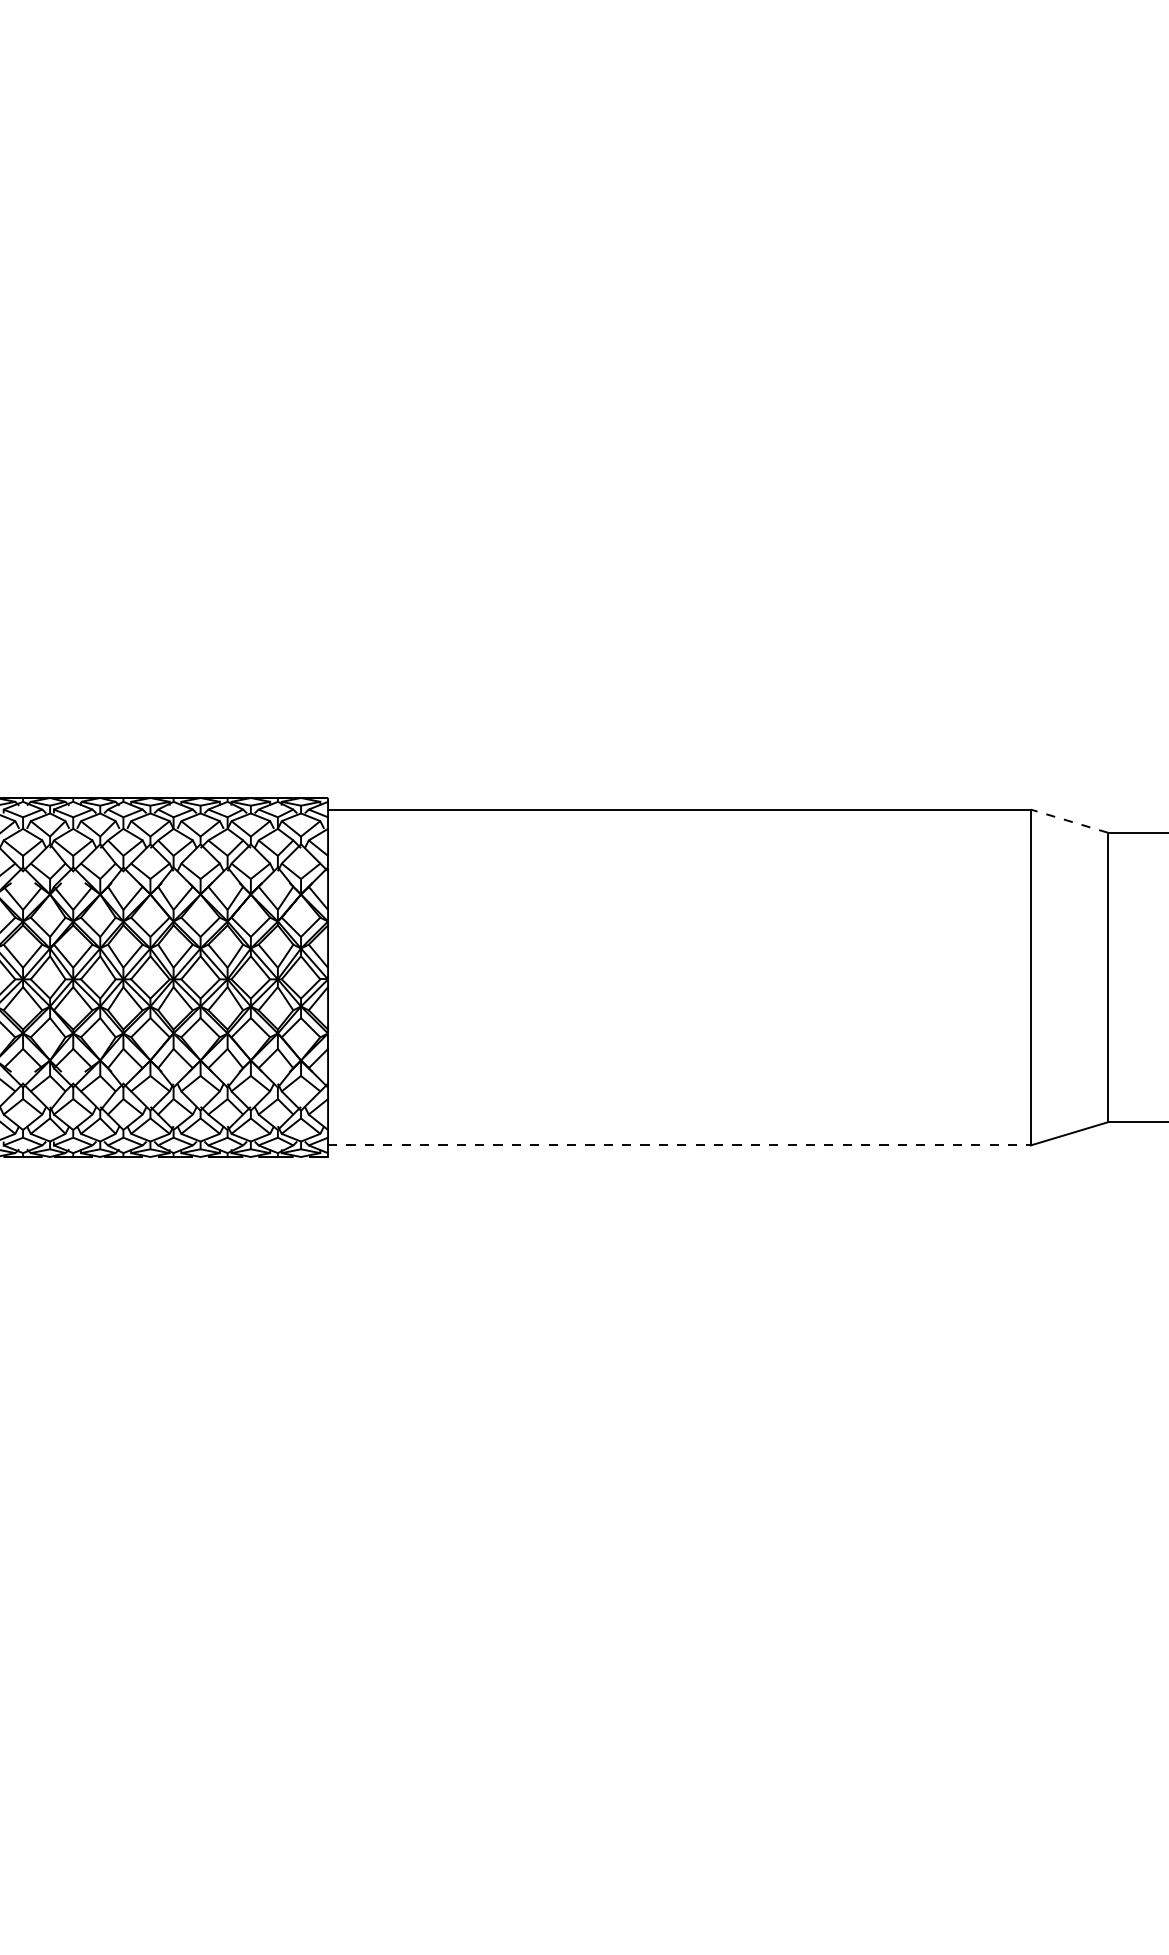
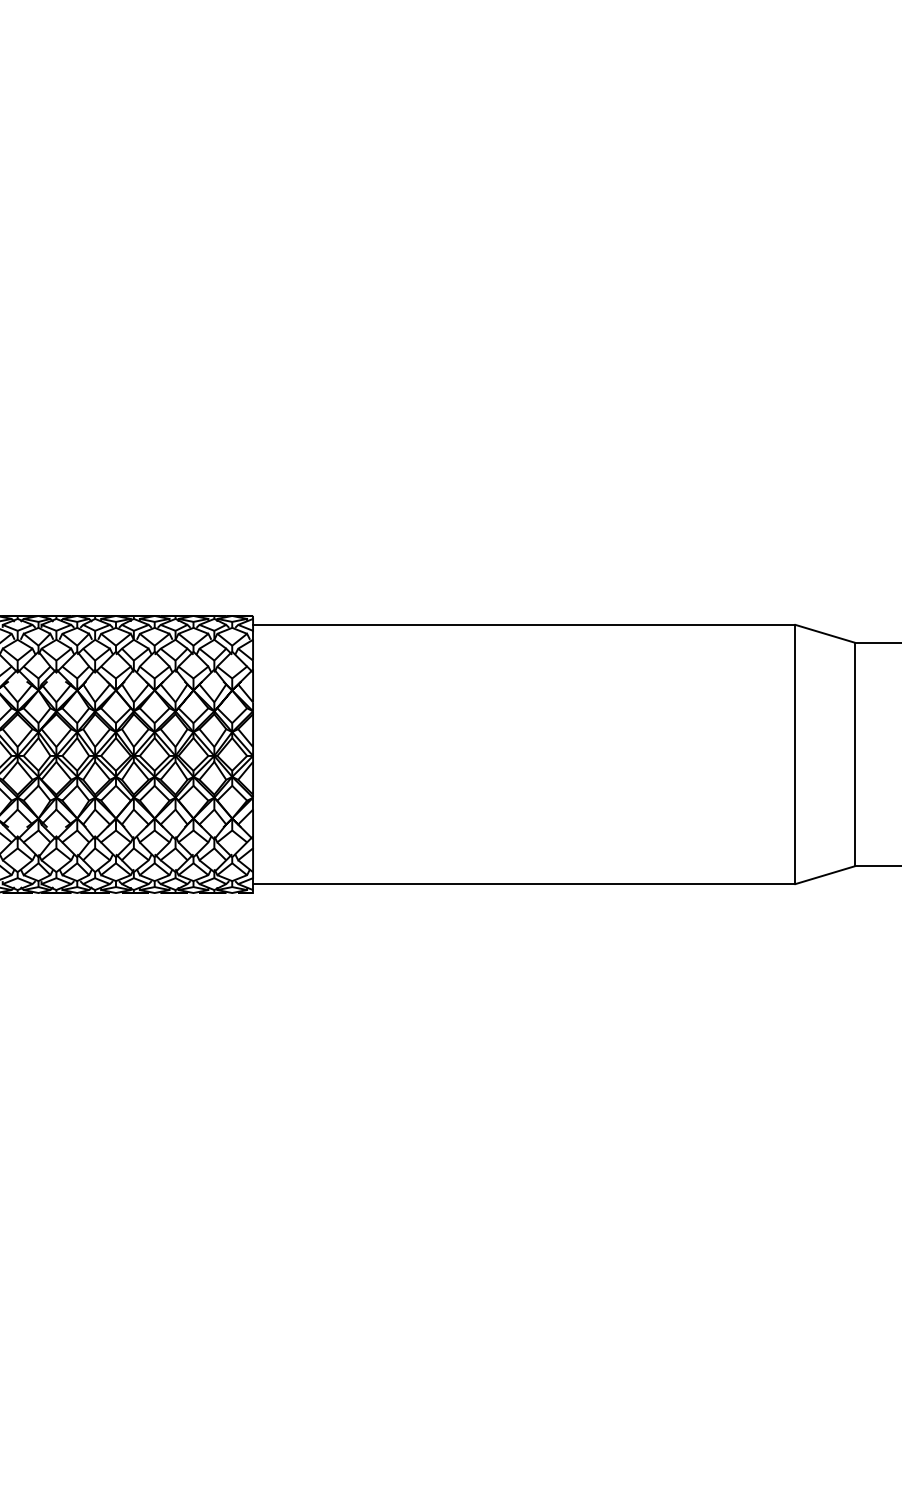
line: (1068, 821) -> (824, 634), dashed -> solid
line: (679, 1145) -> (524, 884), dashed -> solid

